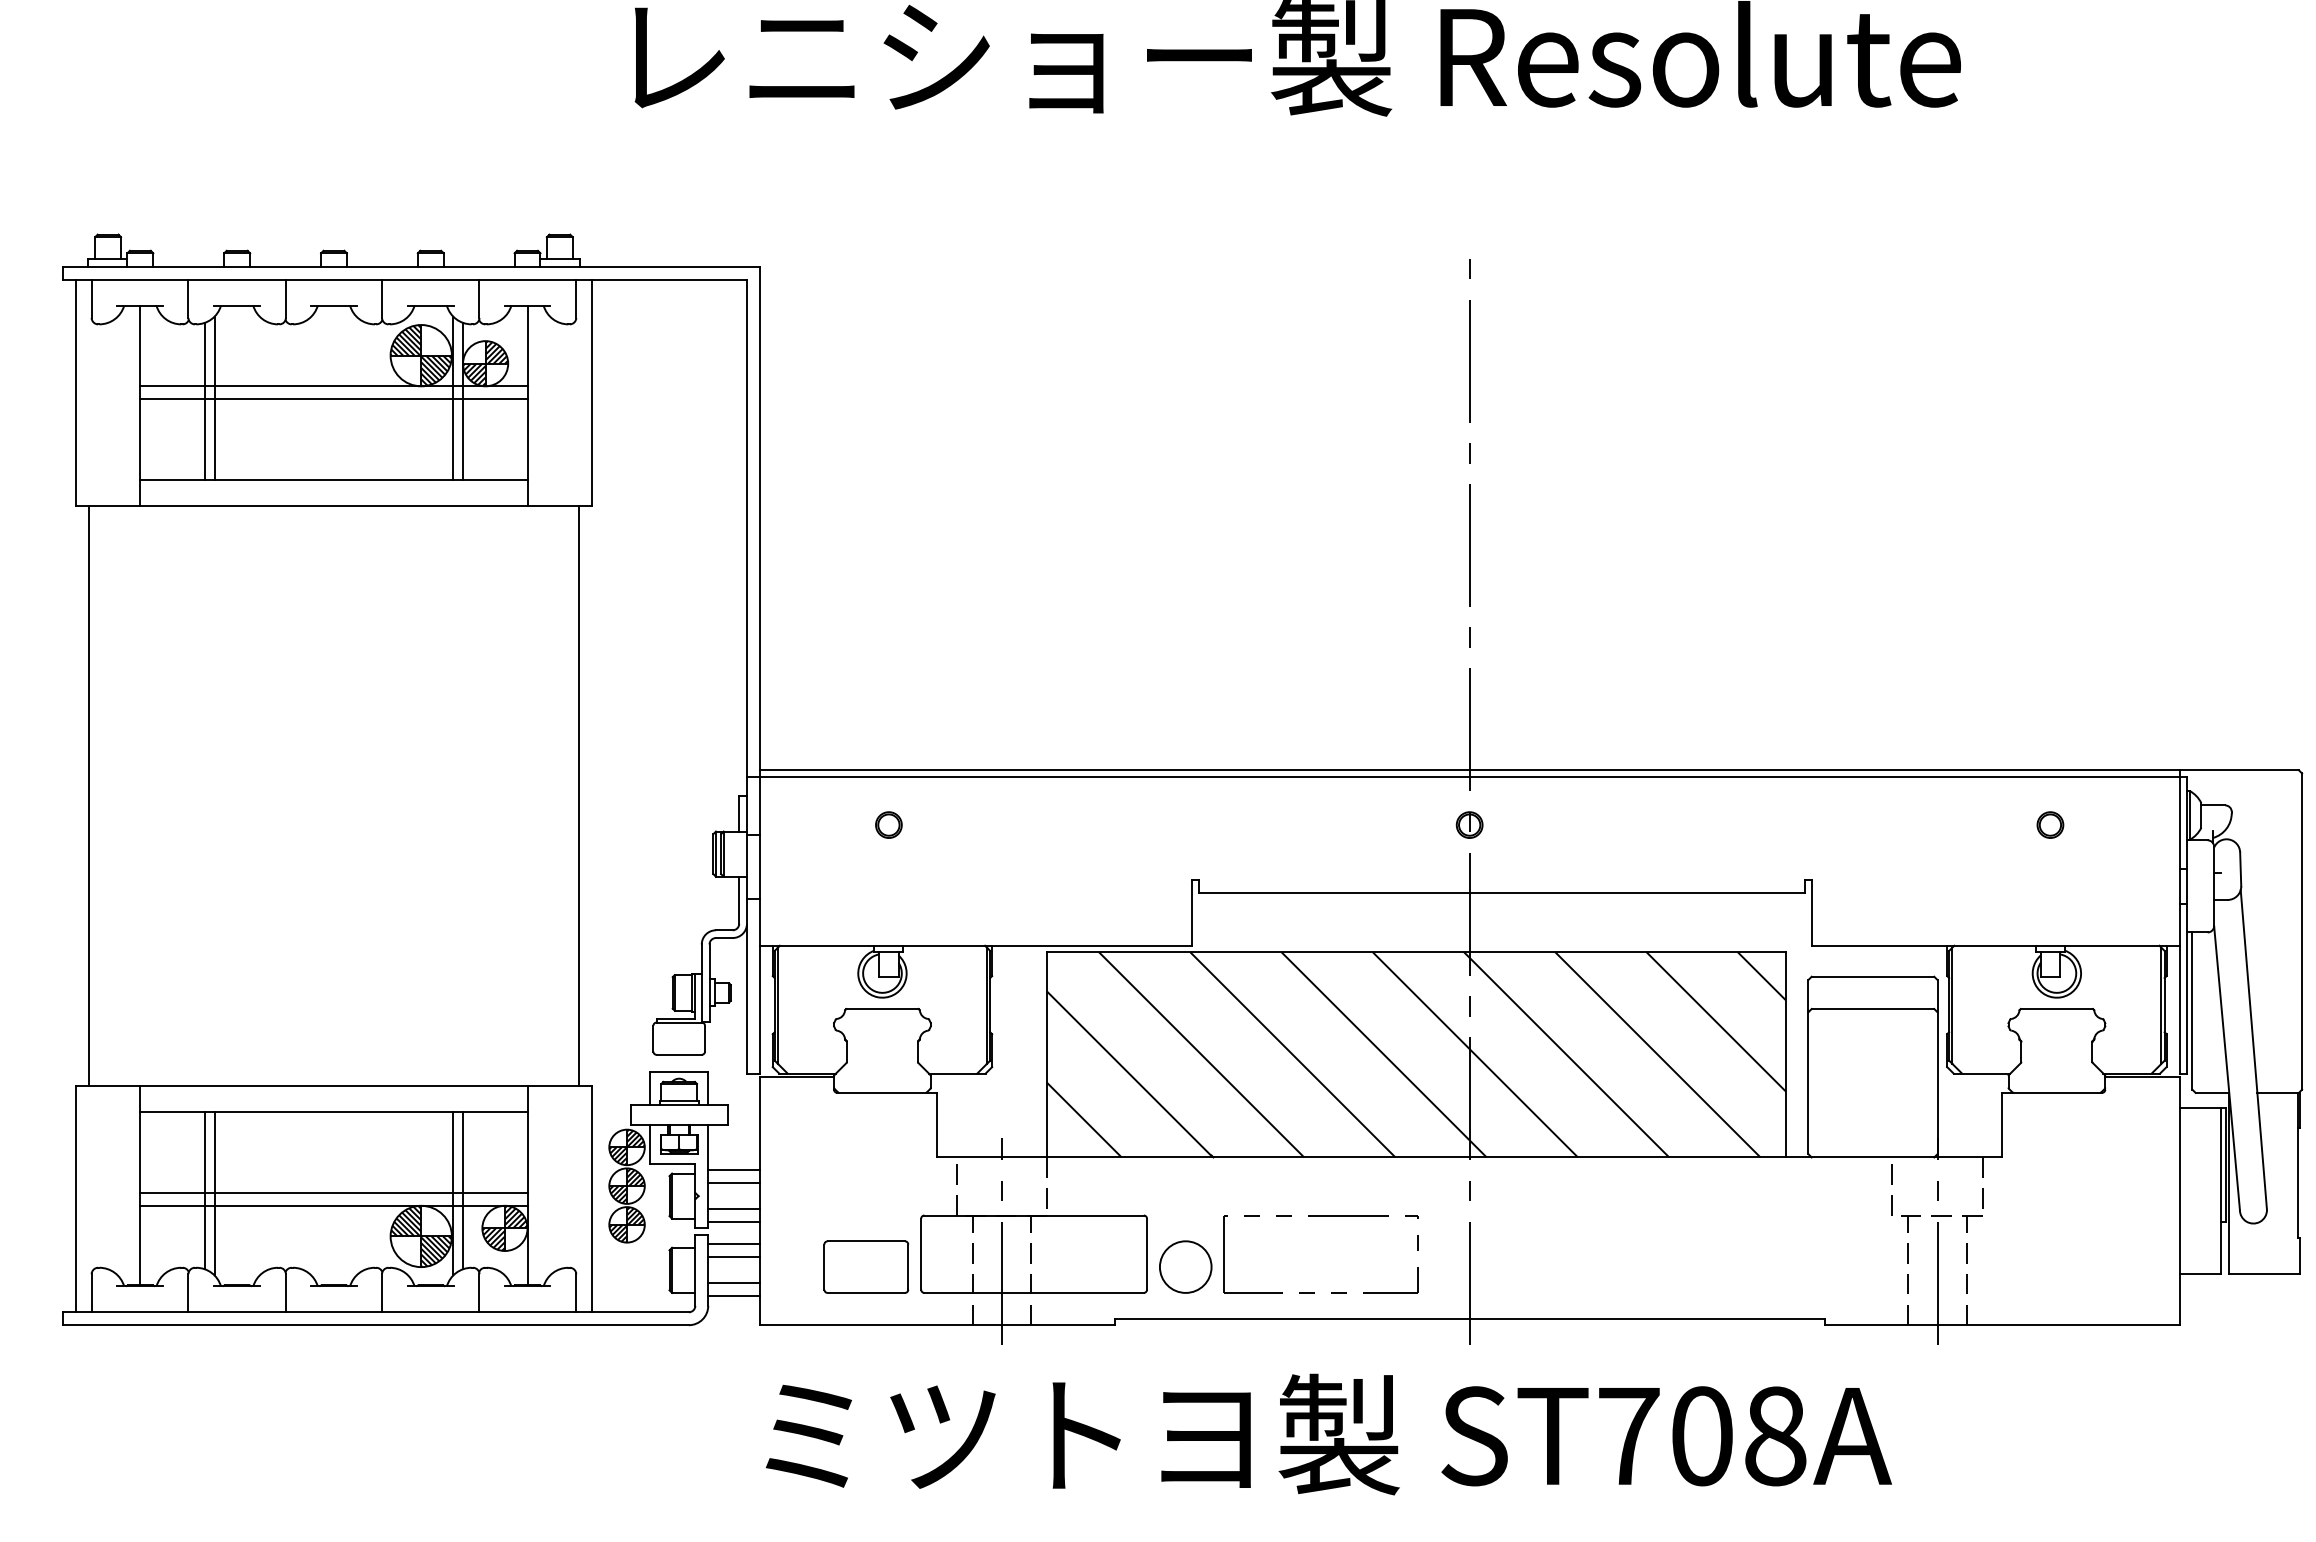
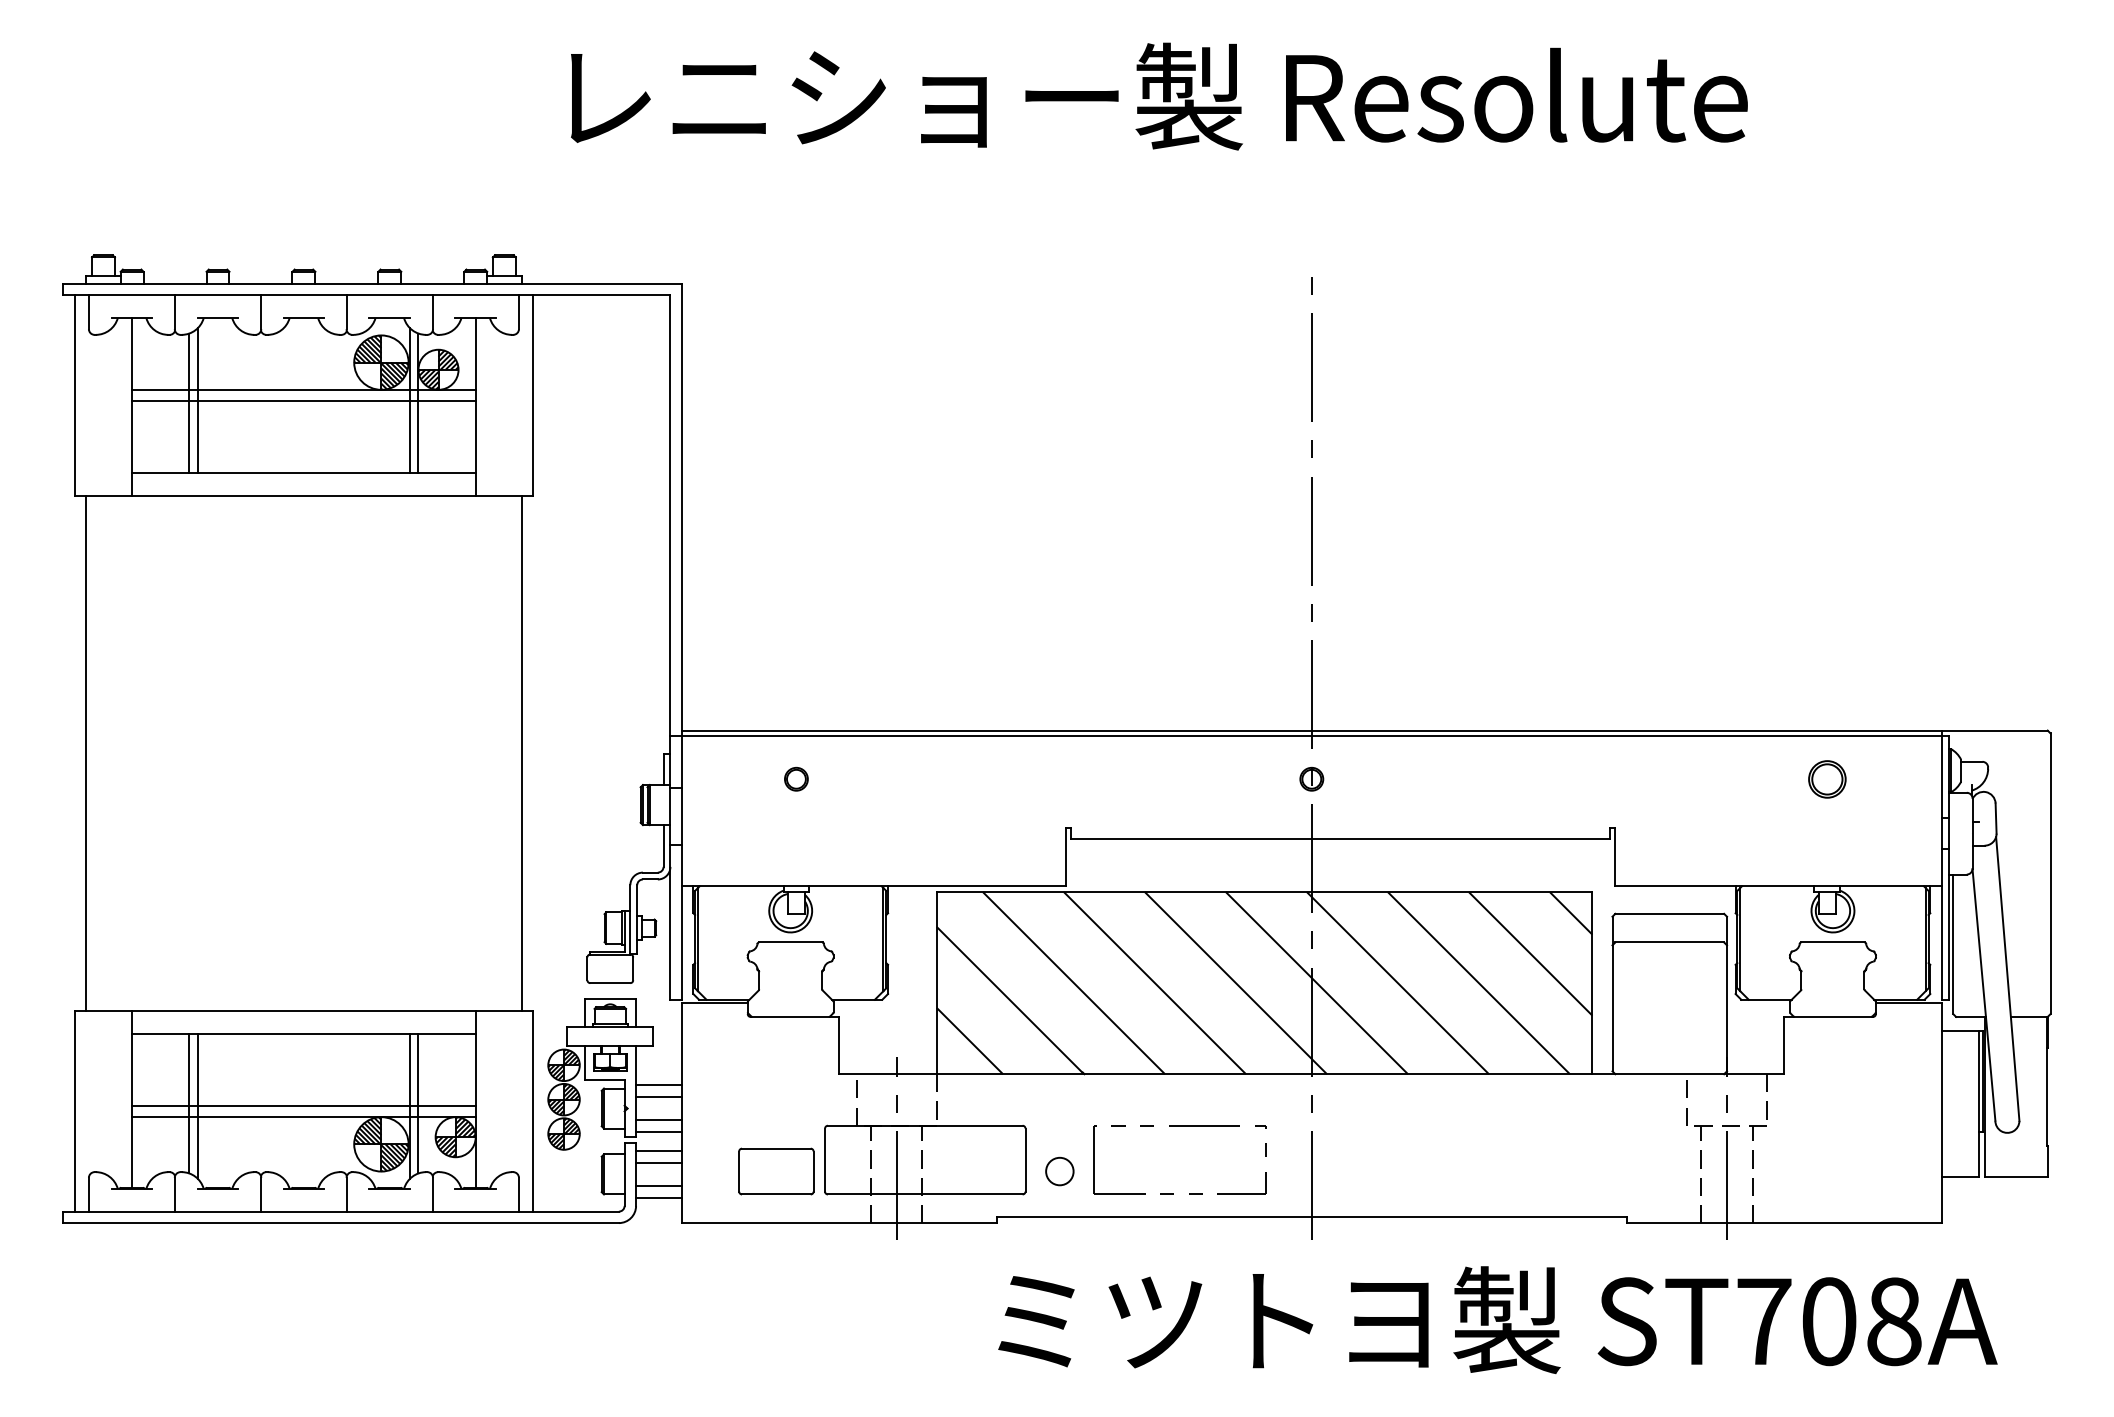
part: (2049, 824) -> (1826, 778), size x1.6
circle: (1185, 1267) -> (1059, 1171), size x0.6
text: (1328, 1433) -> (1497, 1319), moved

